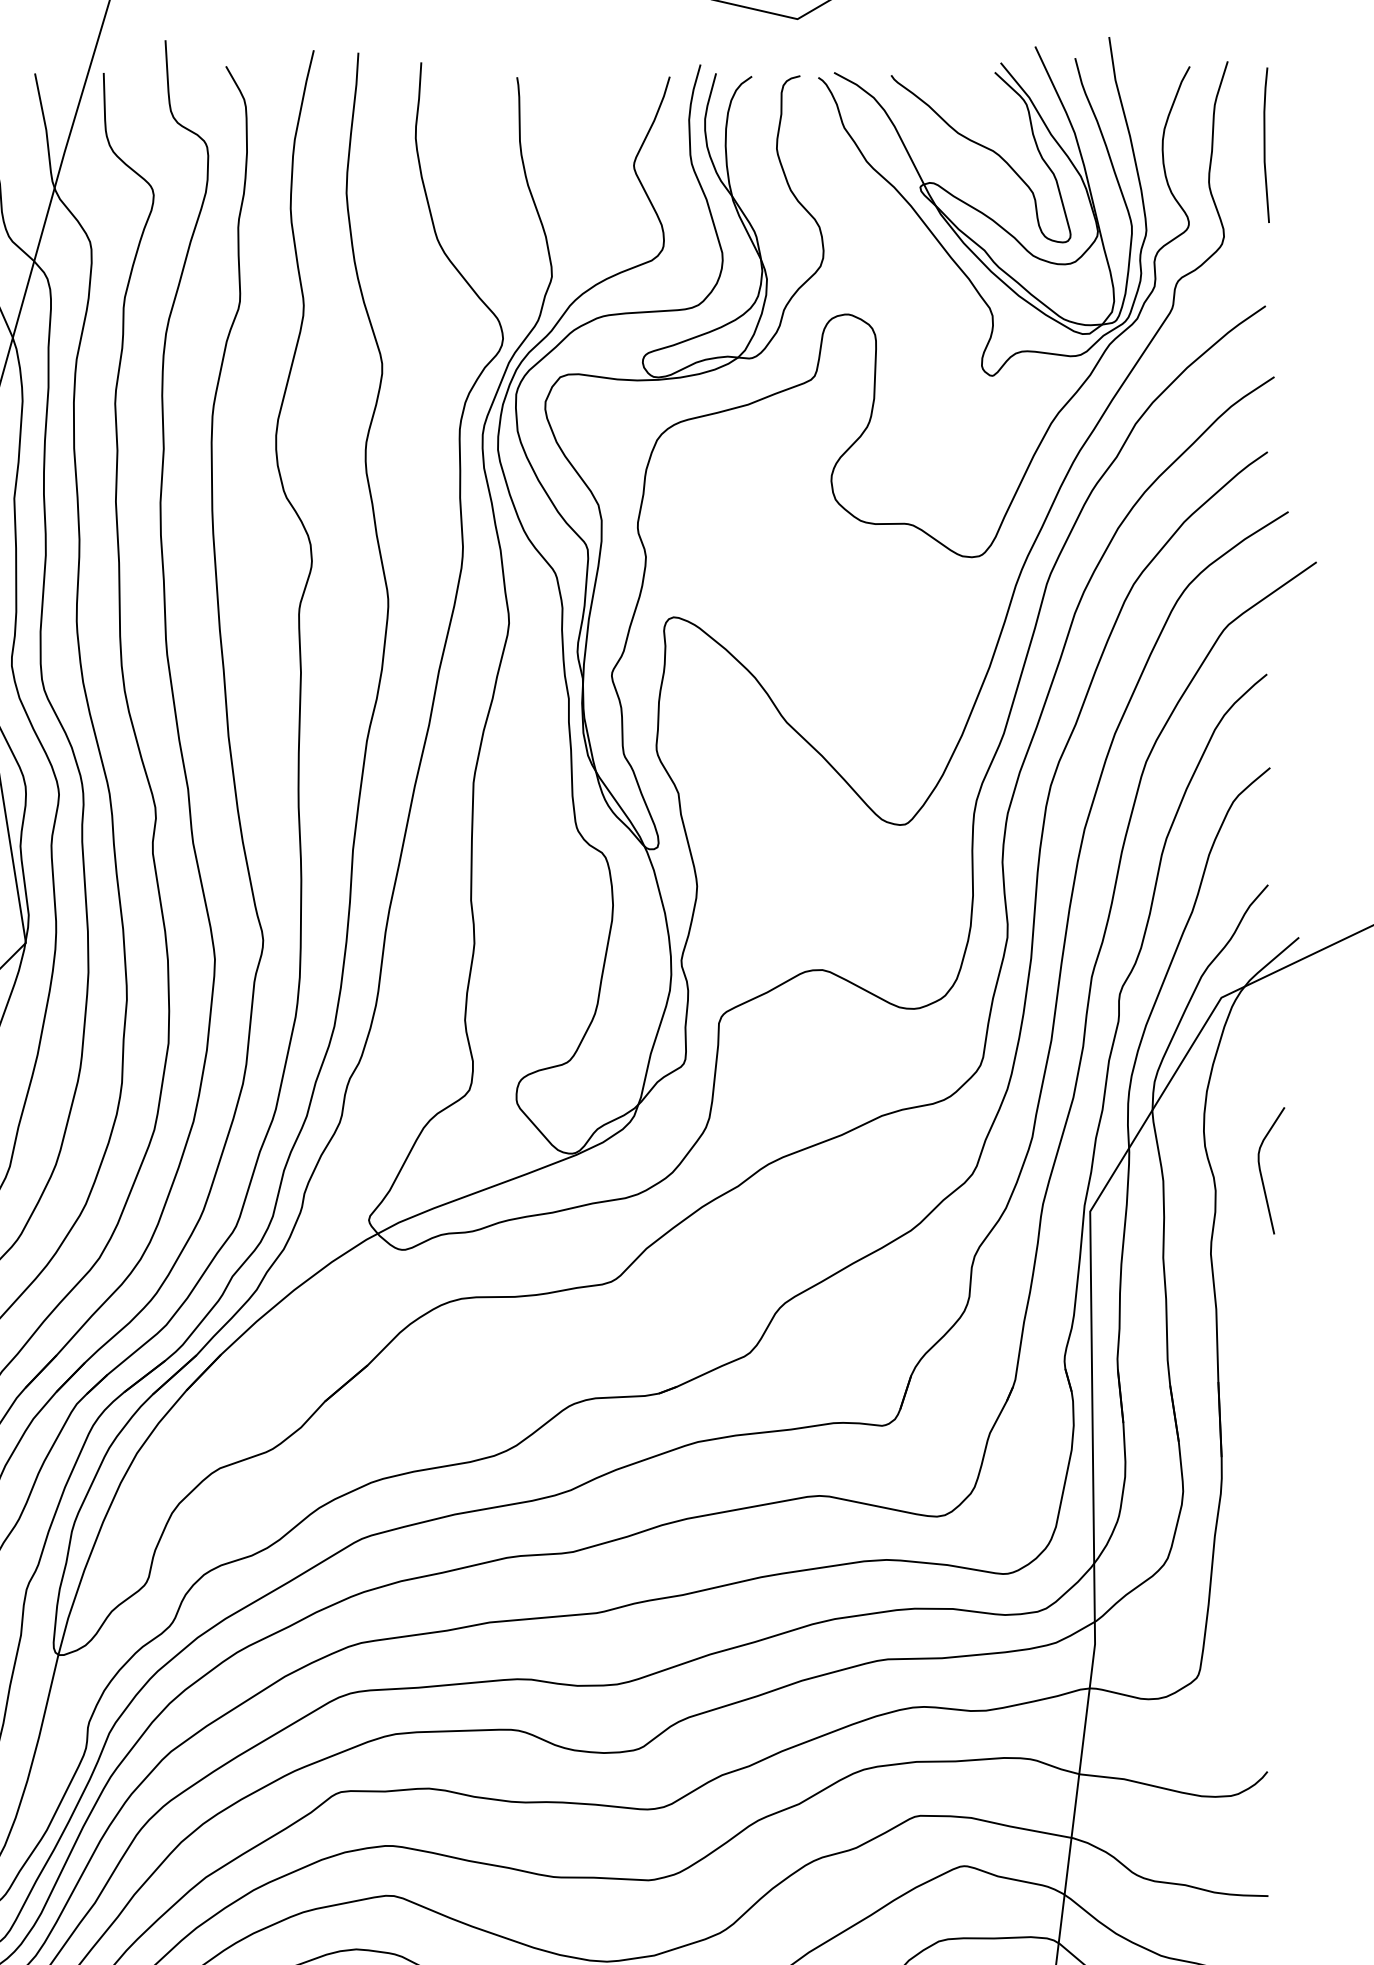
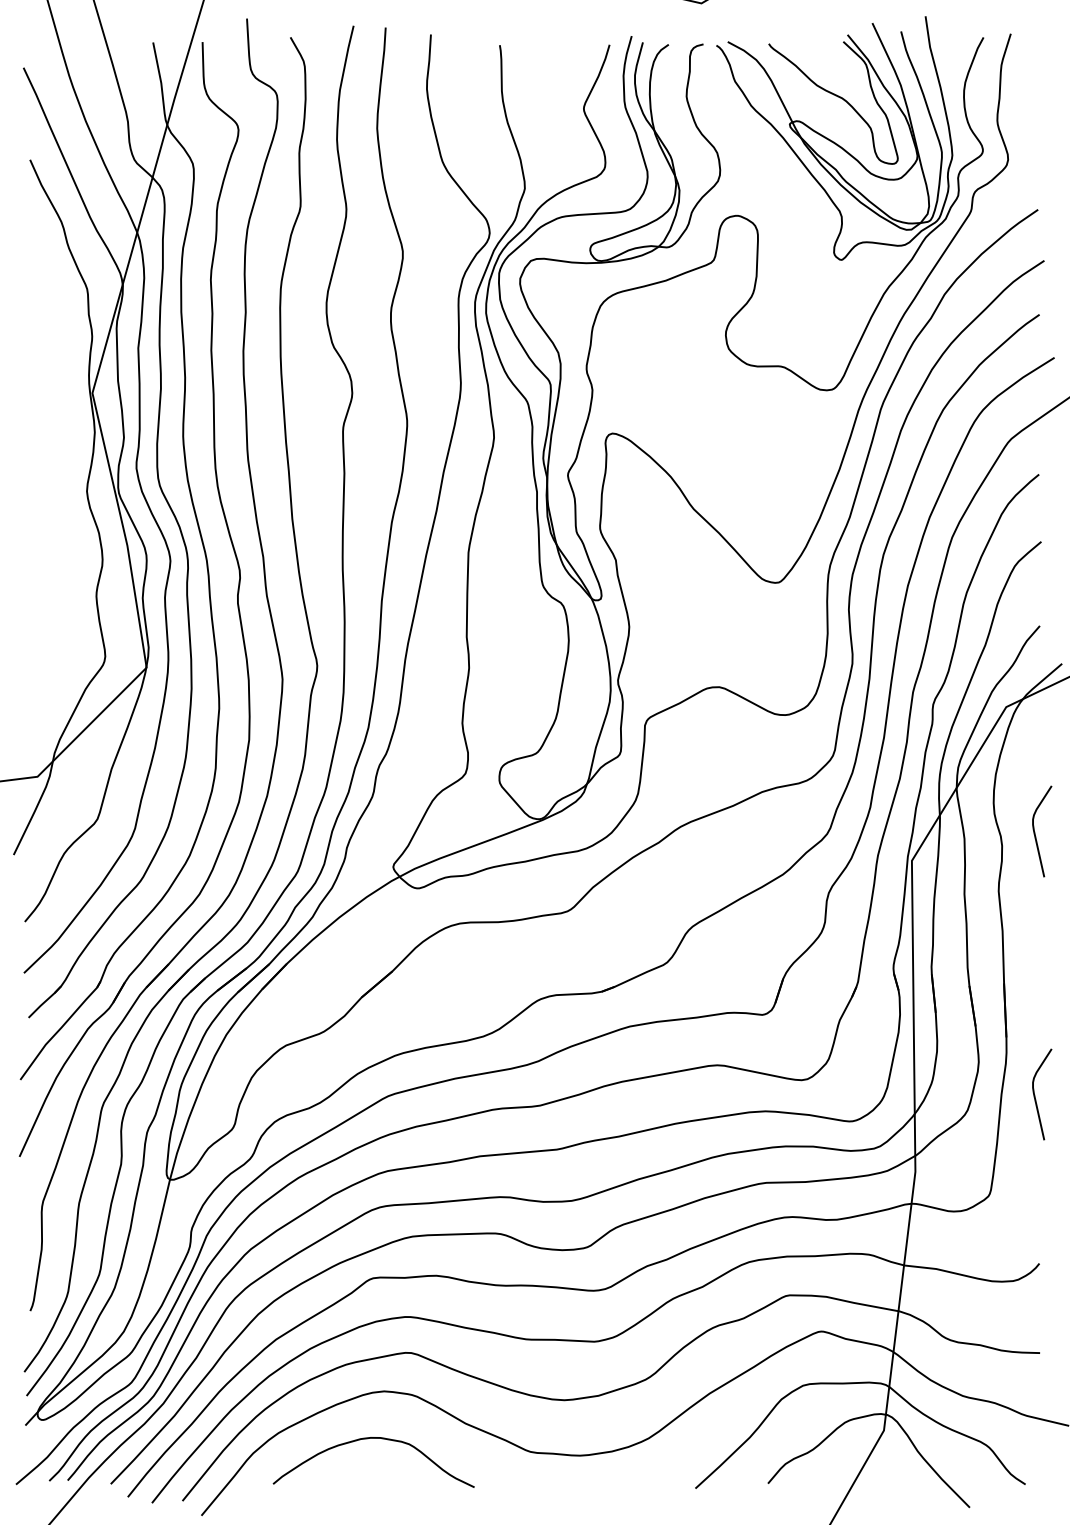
line: (1266, 144) -> (1038, 93), removed
curve: (1262, 1537) -> (1035, 1095), added

